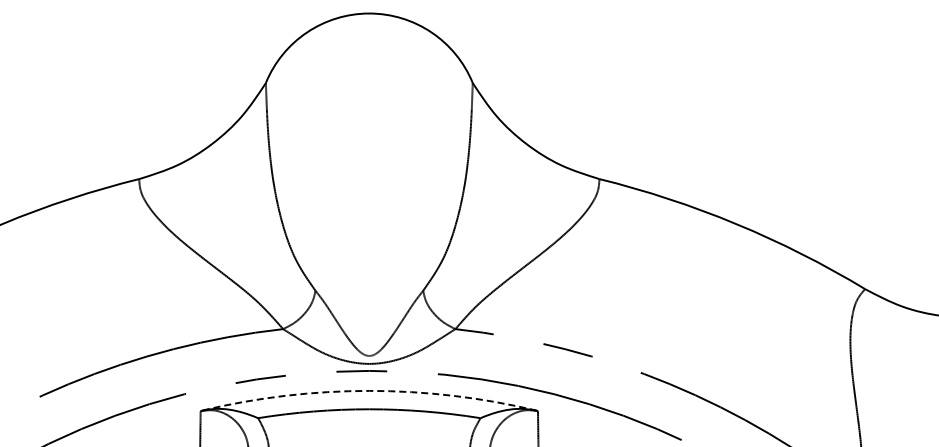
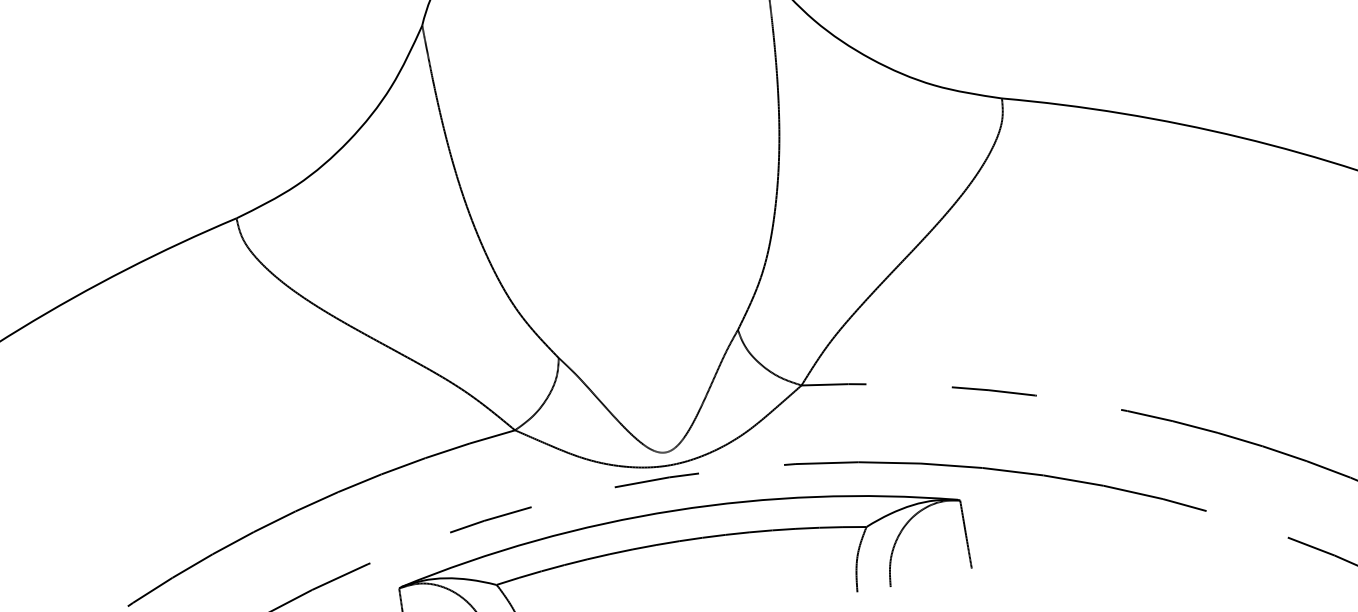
arc: (369, 390) -> (674, 509), dashed -> solid

